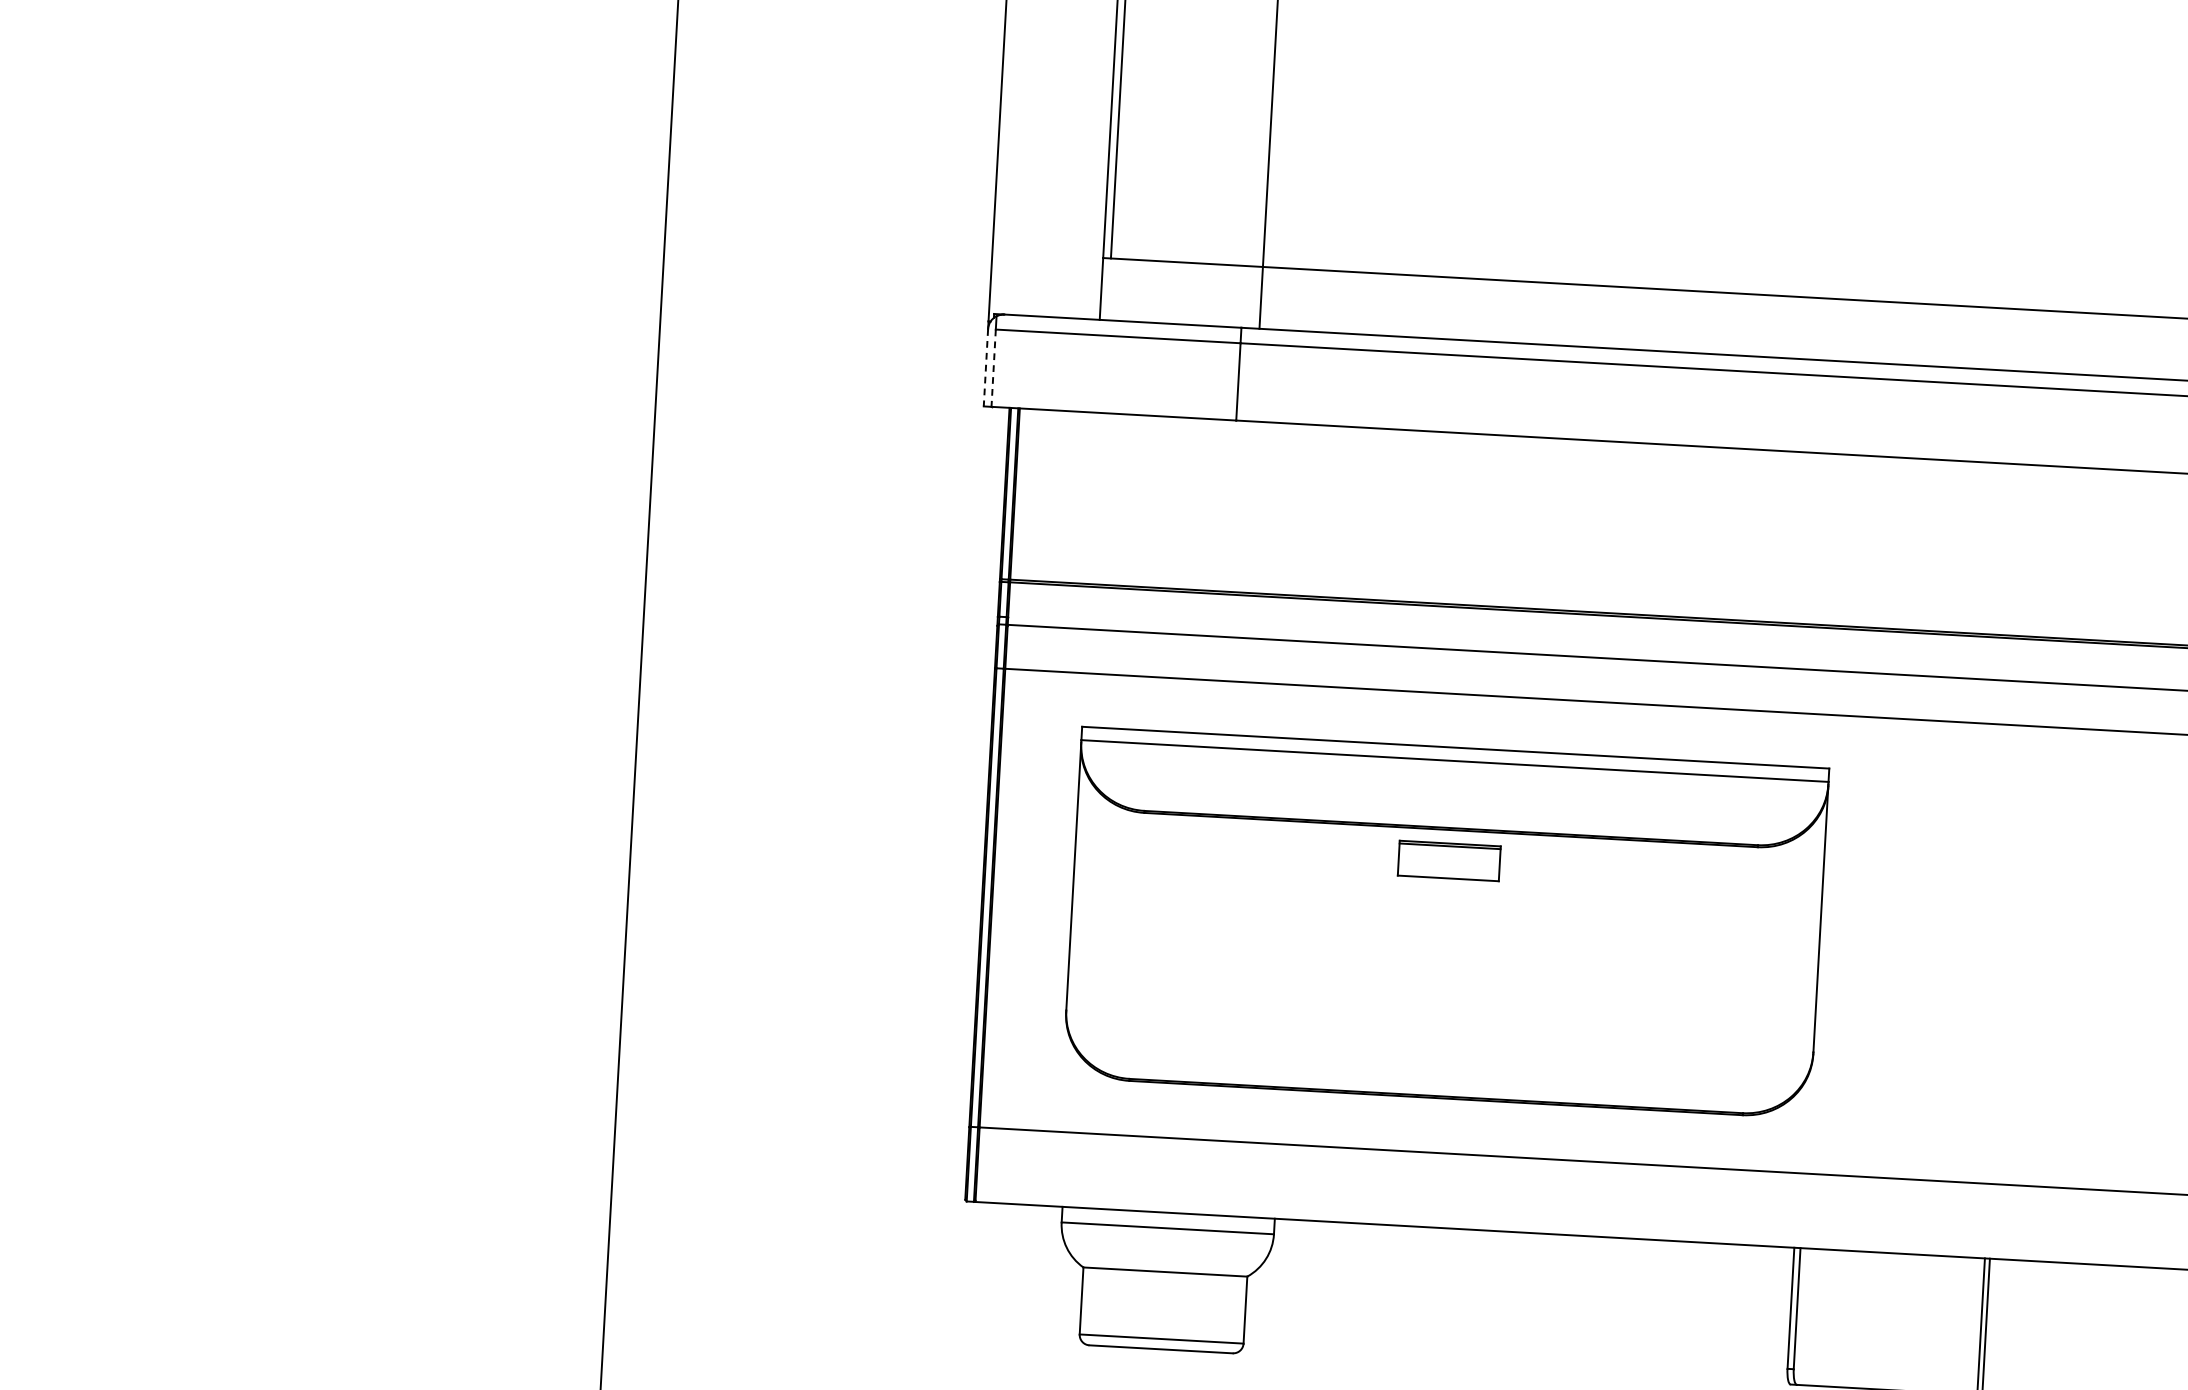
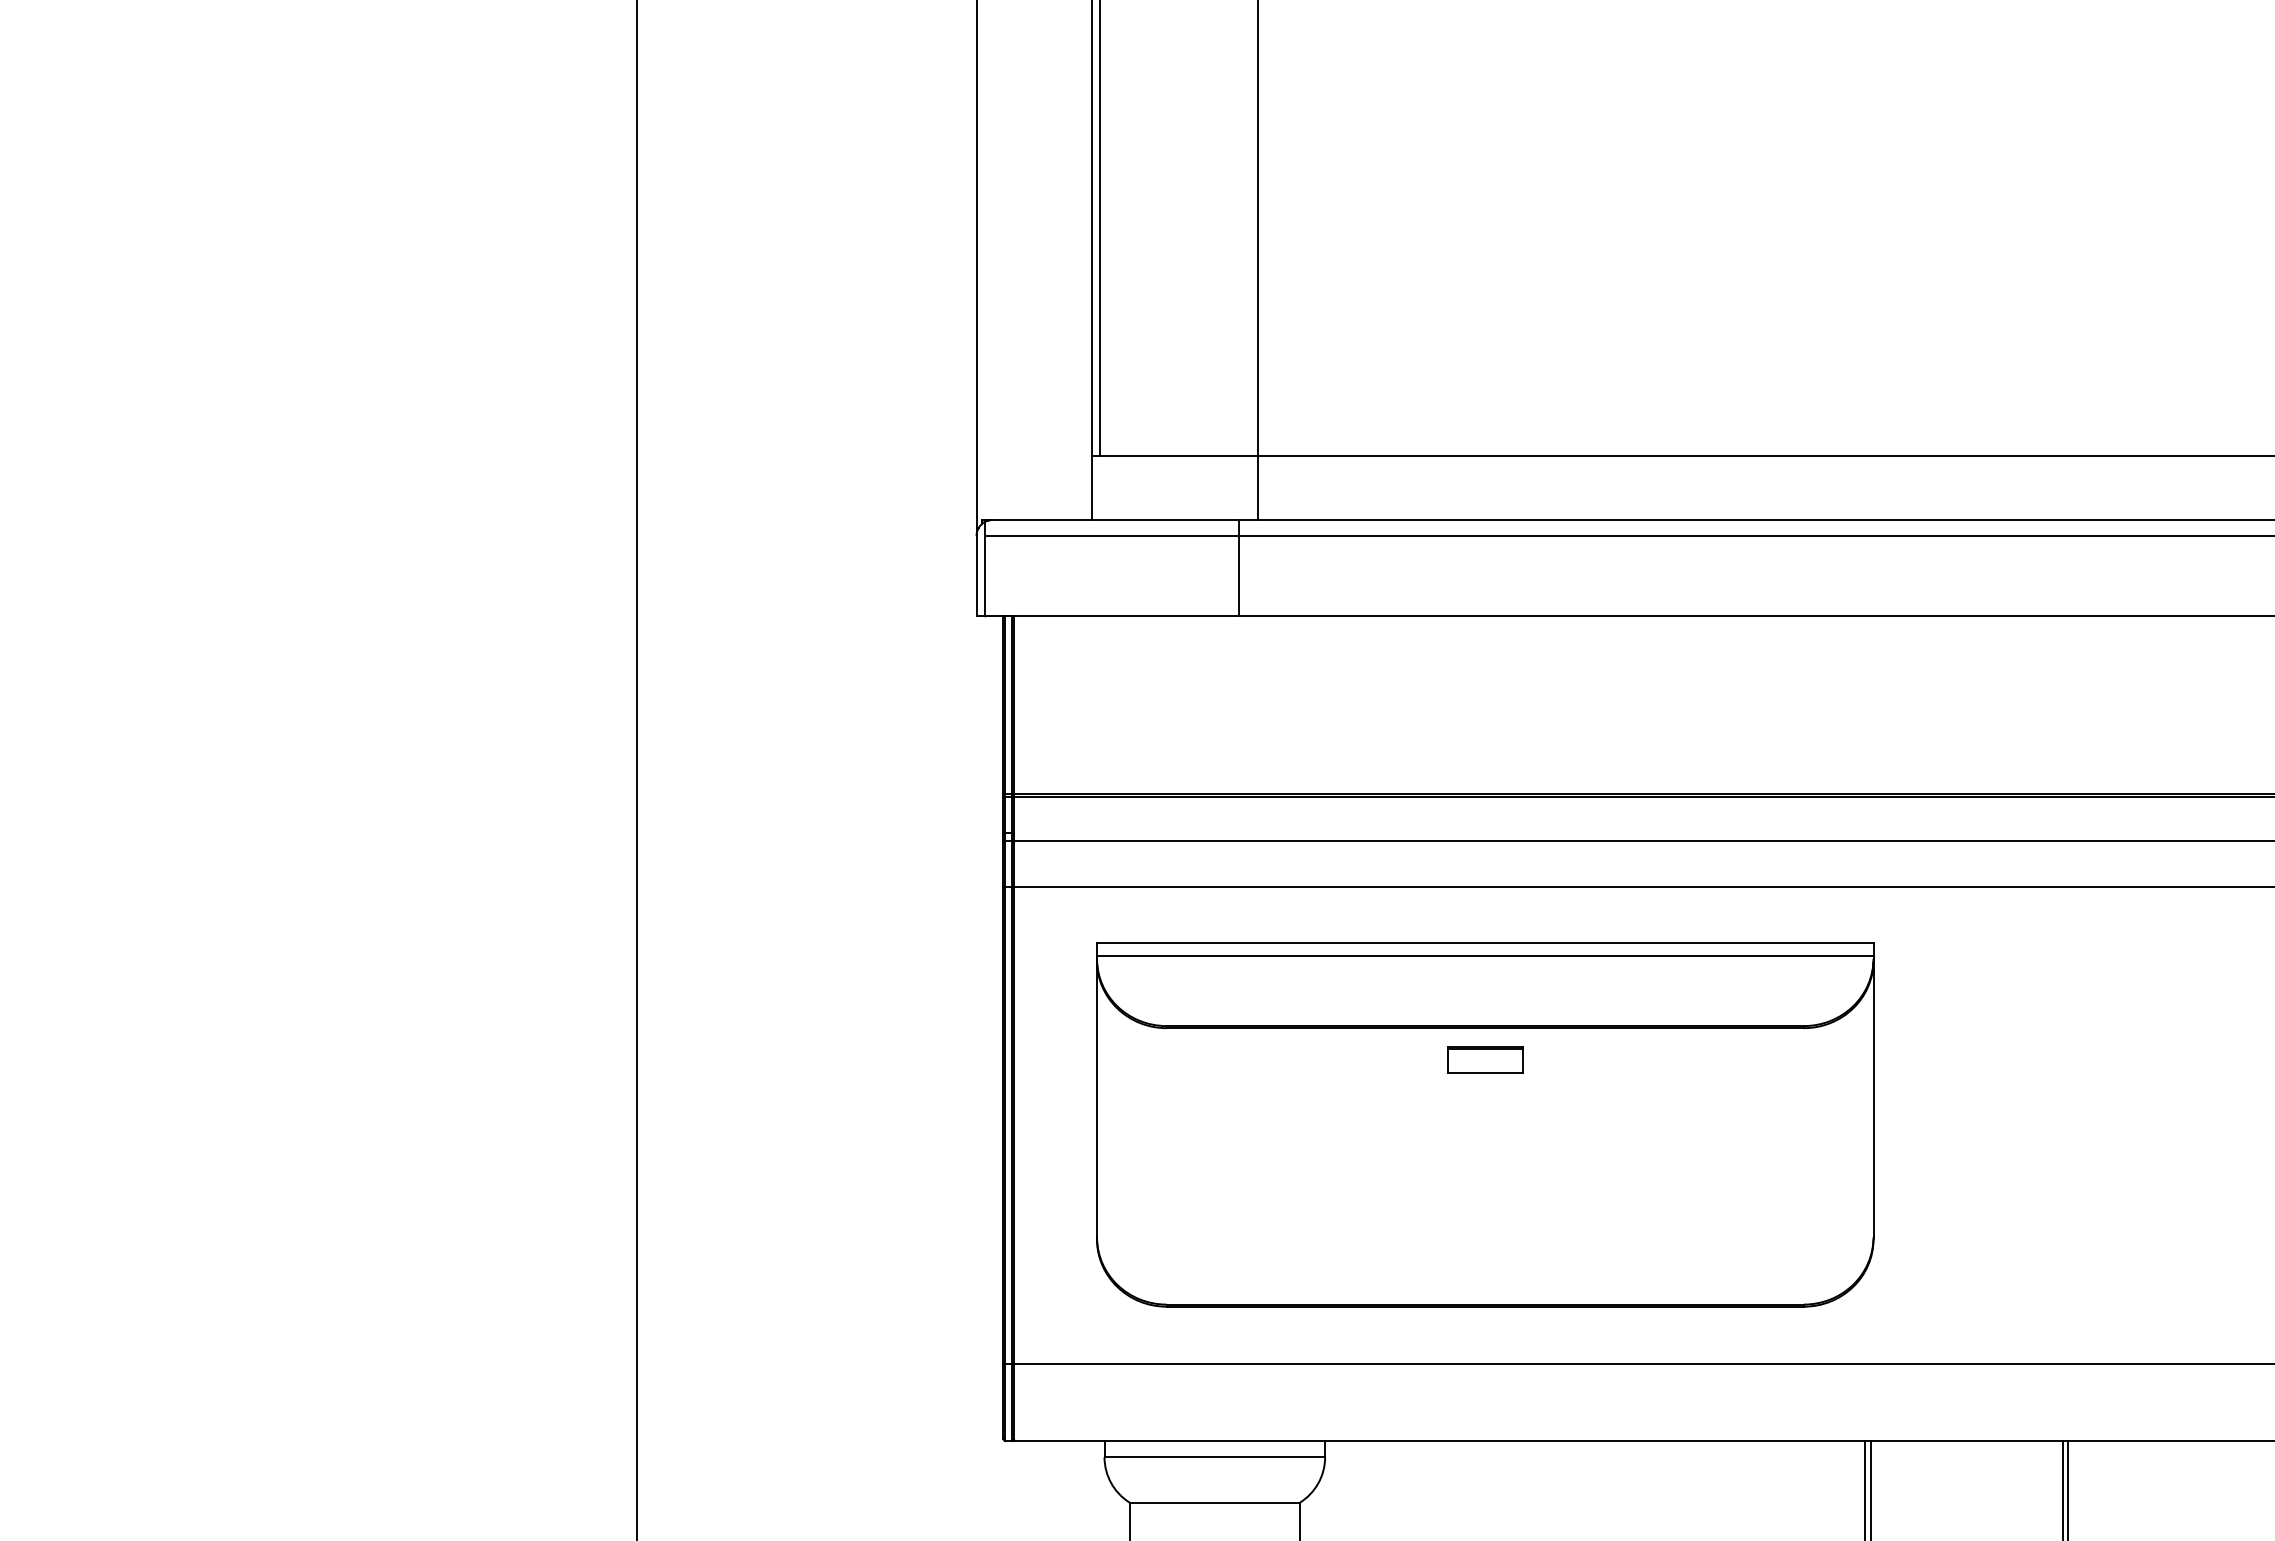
line: (985, 368) -> (976, 576), dashed -> solid
line: (993, 368) -> (984, 576), dashed -> solid
part: (1449, 860) -> (1485, 1059), size x0.71

